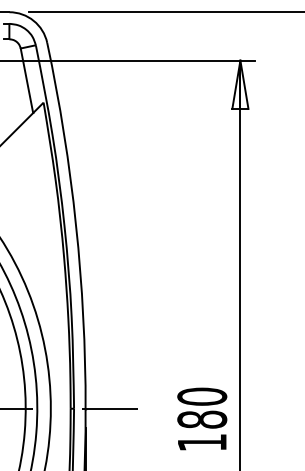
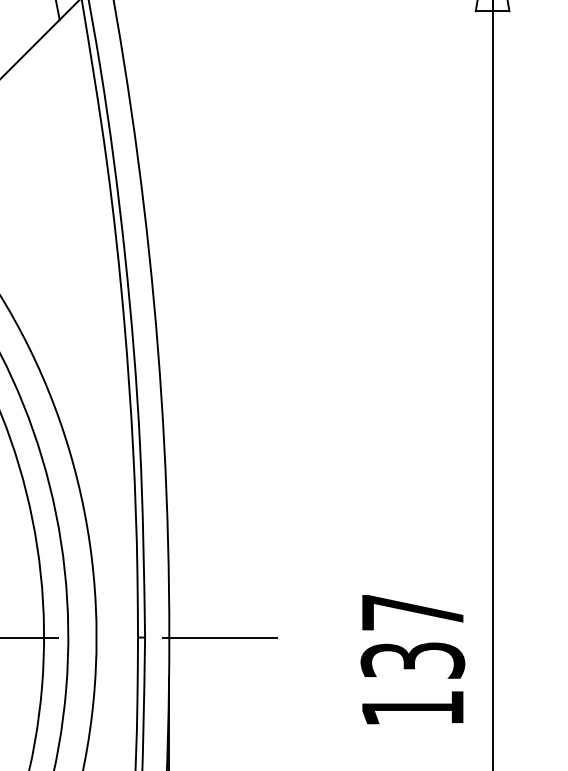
text: (202, 407) -> (413, 634), 180 -> 137

